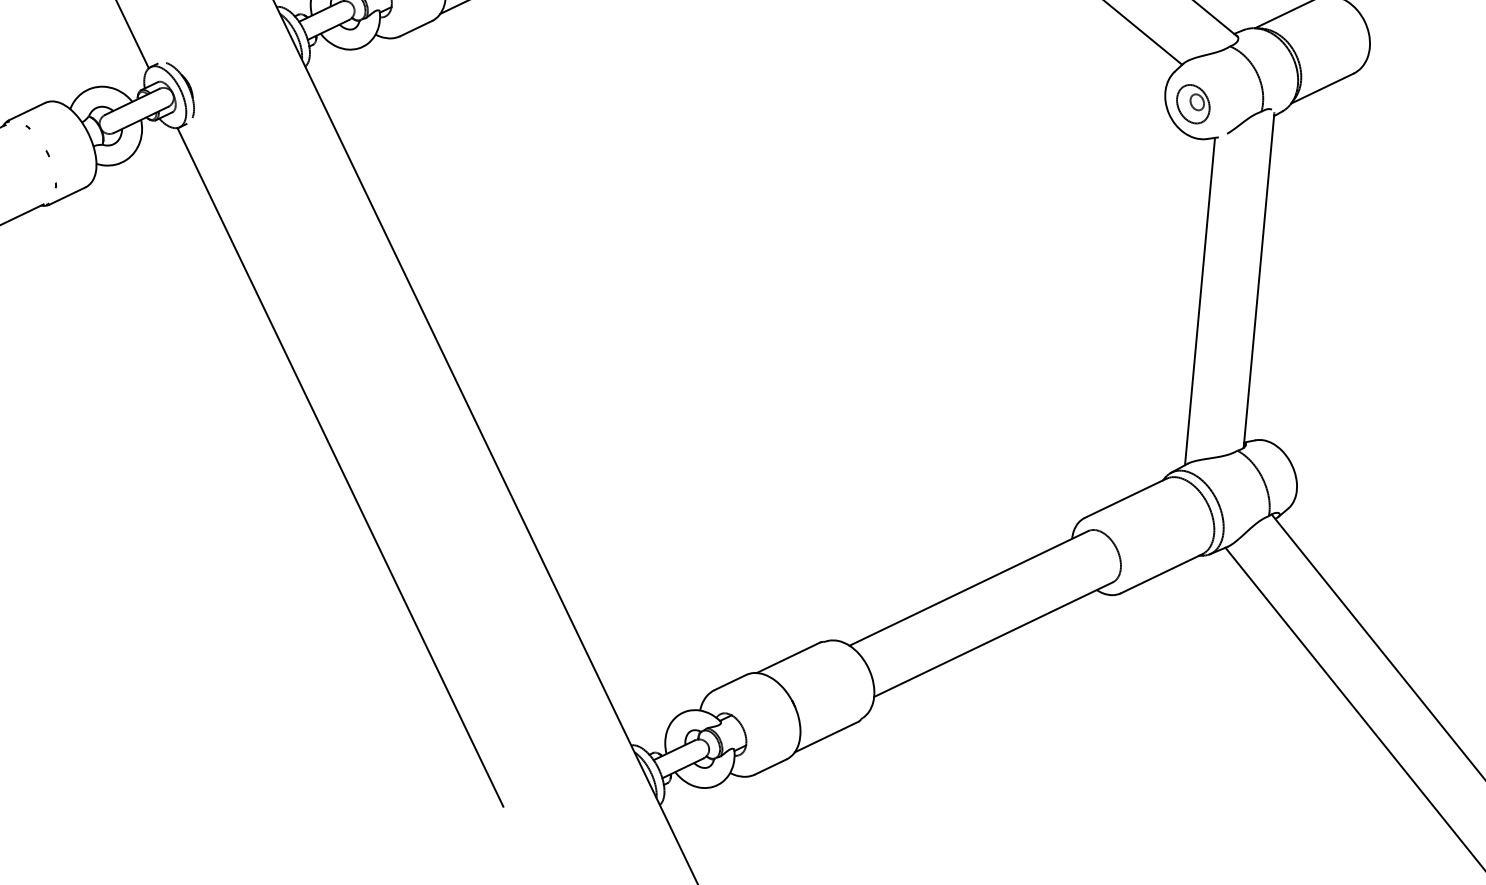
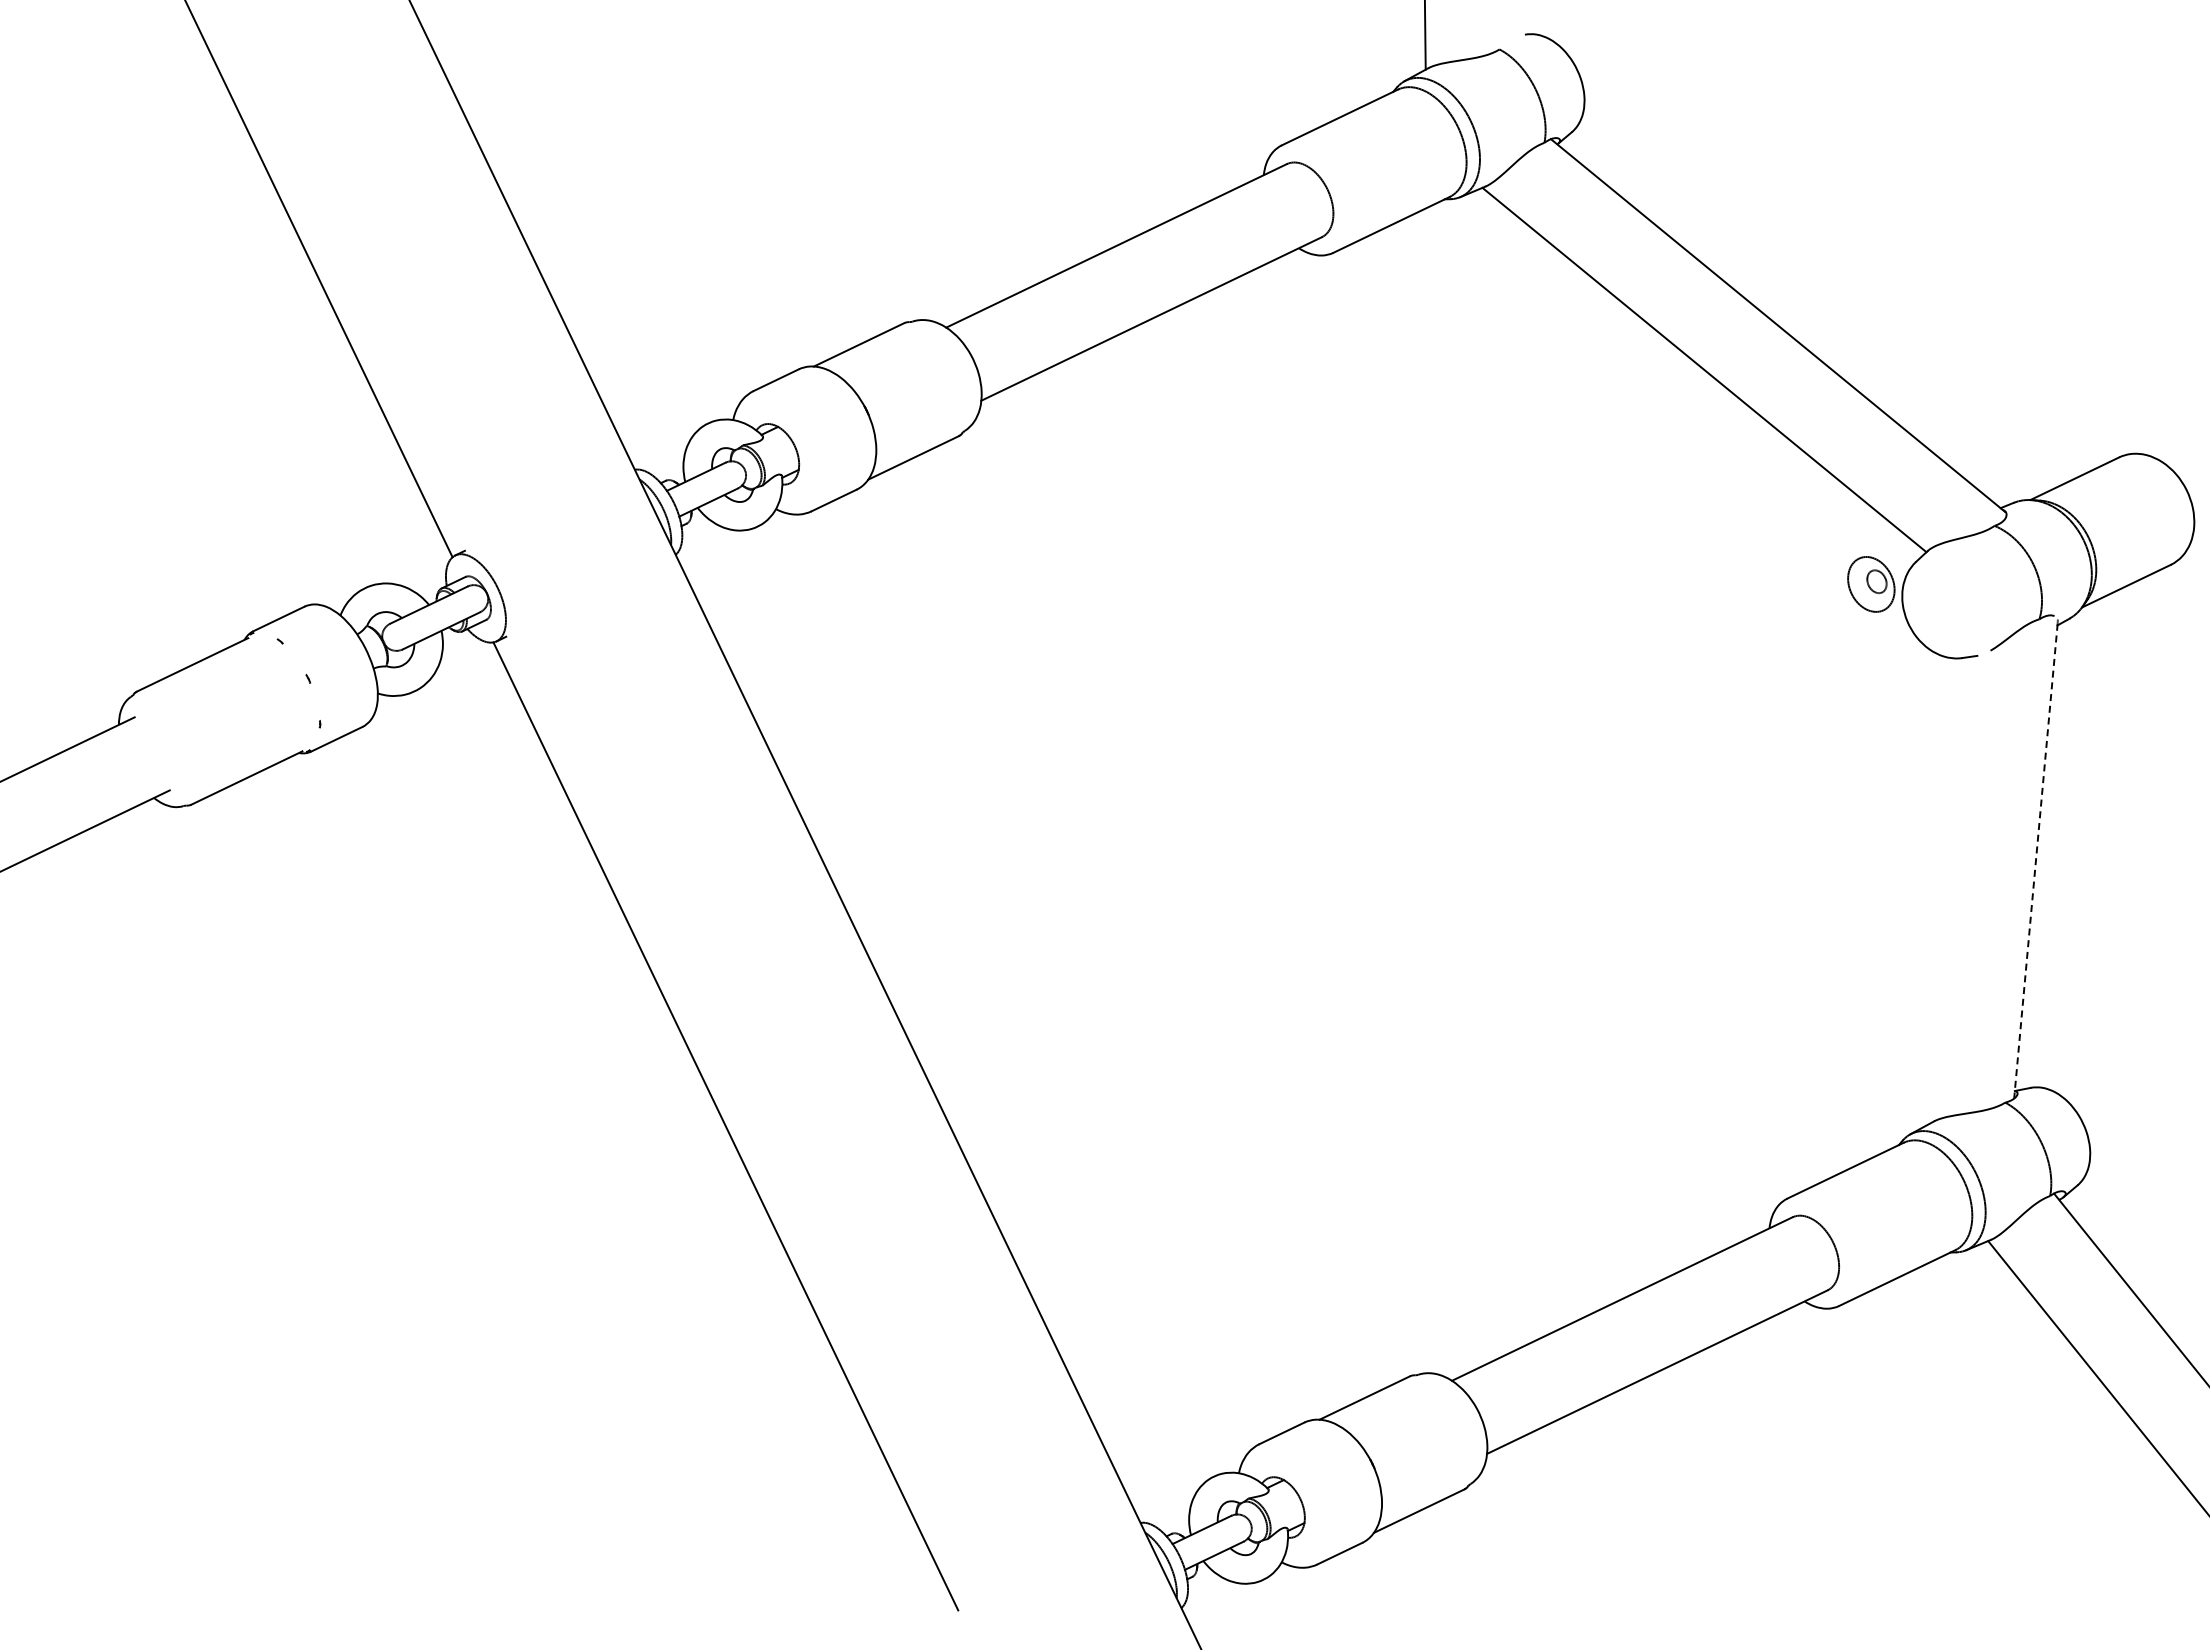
part: (187, 86) -> (507, 582), removed
part: (1193, 104) -> (1871, 584), moved
line: (1258, 281) -> (2035, 861), solid -> dashed
line: (1199, 301) -> (1951, 889), removed

